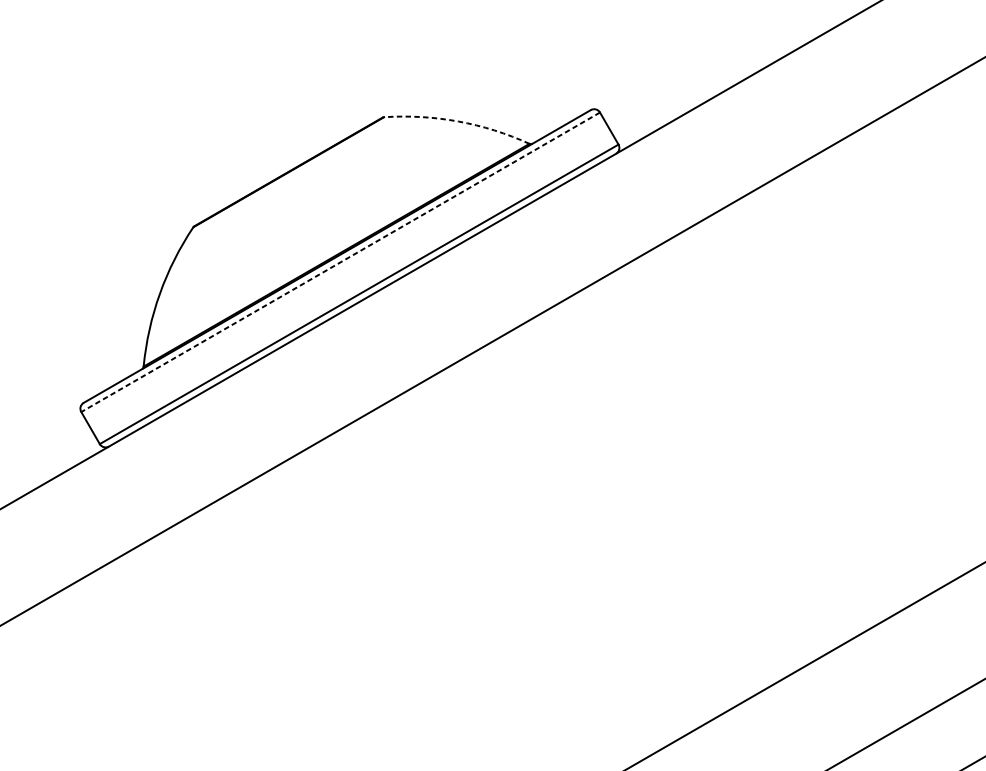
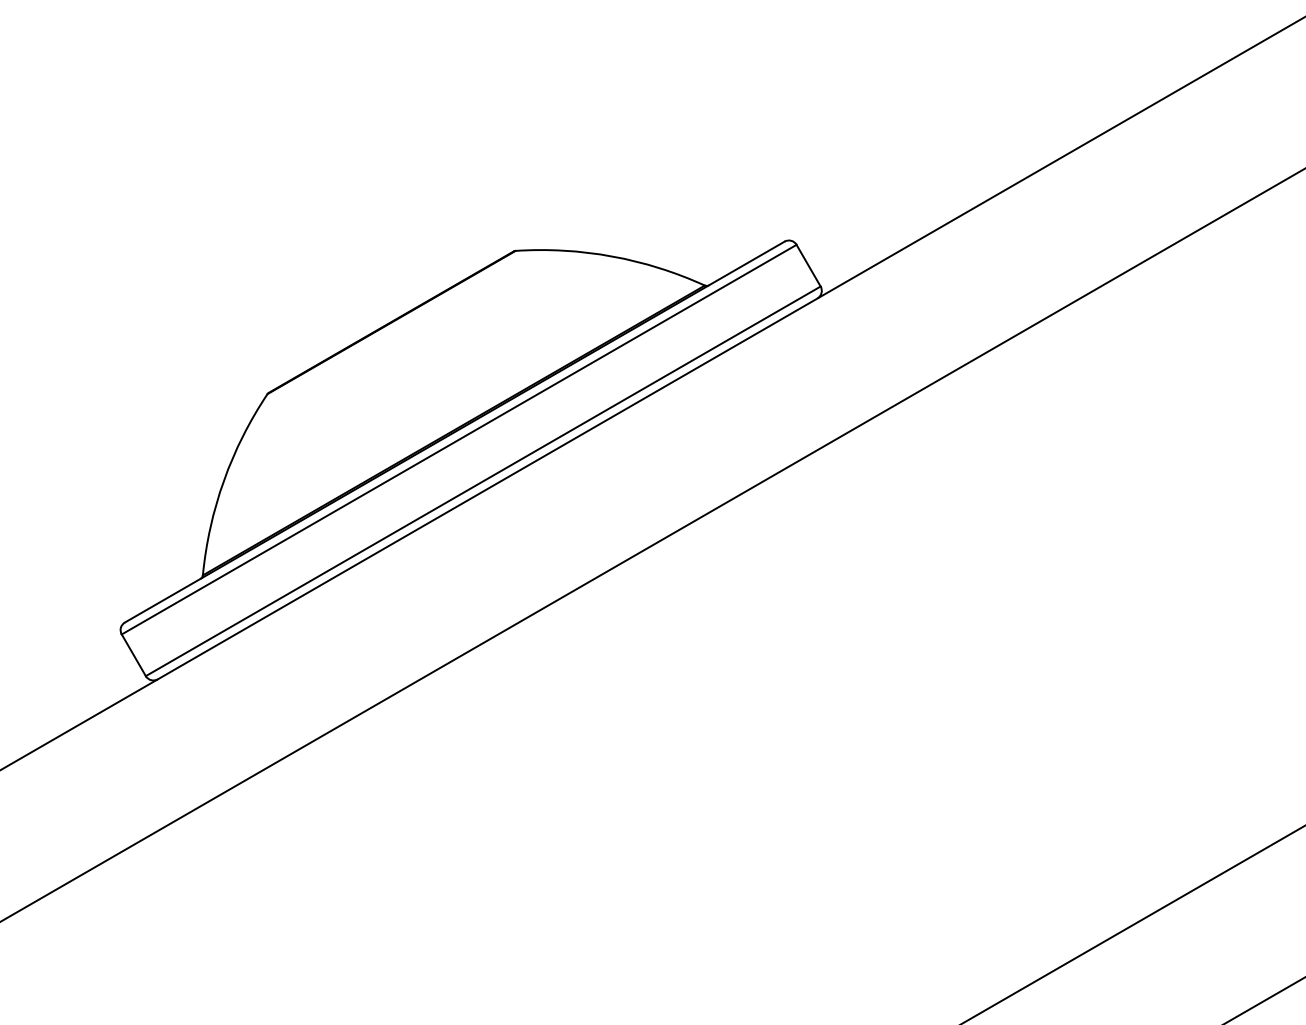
arc: (458, 121) -> (612, 256), dashed -> solid
line: (340, 262) -> (459, 439), dashed -> solid

